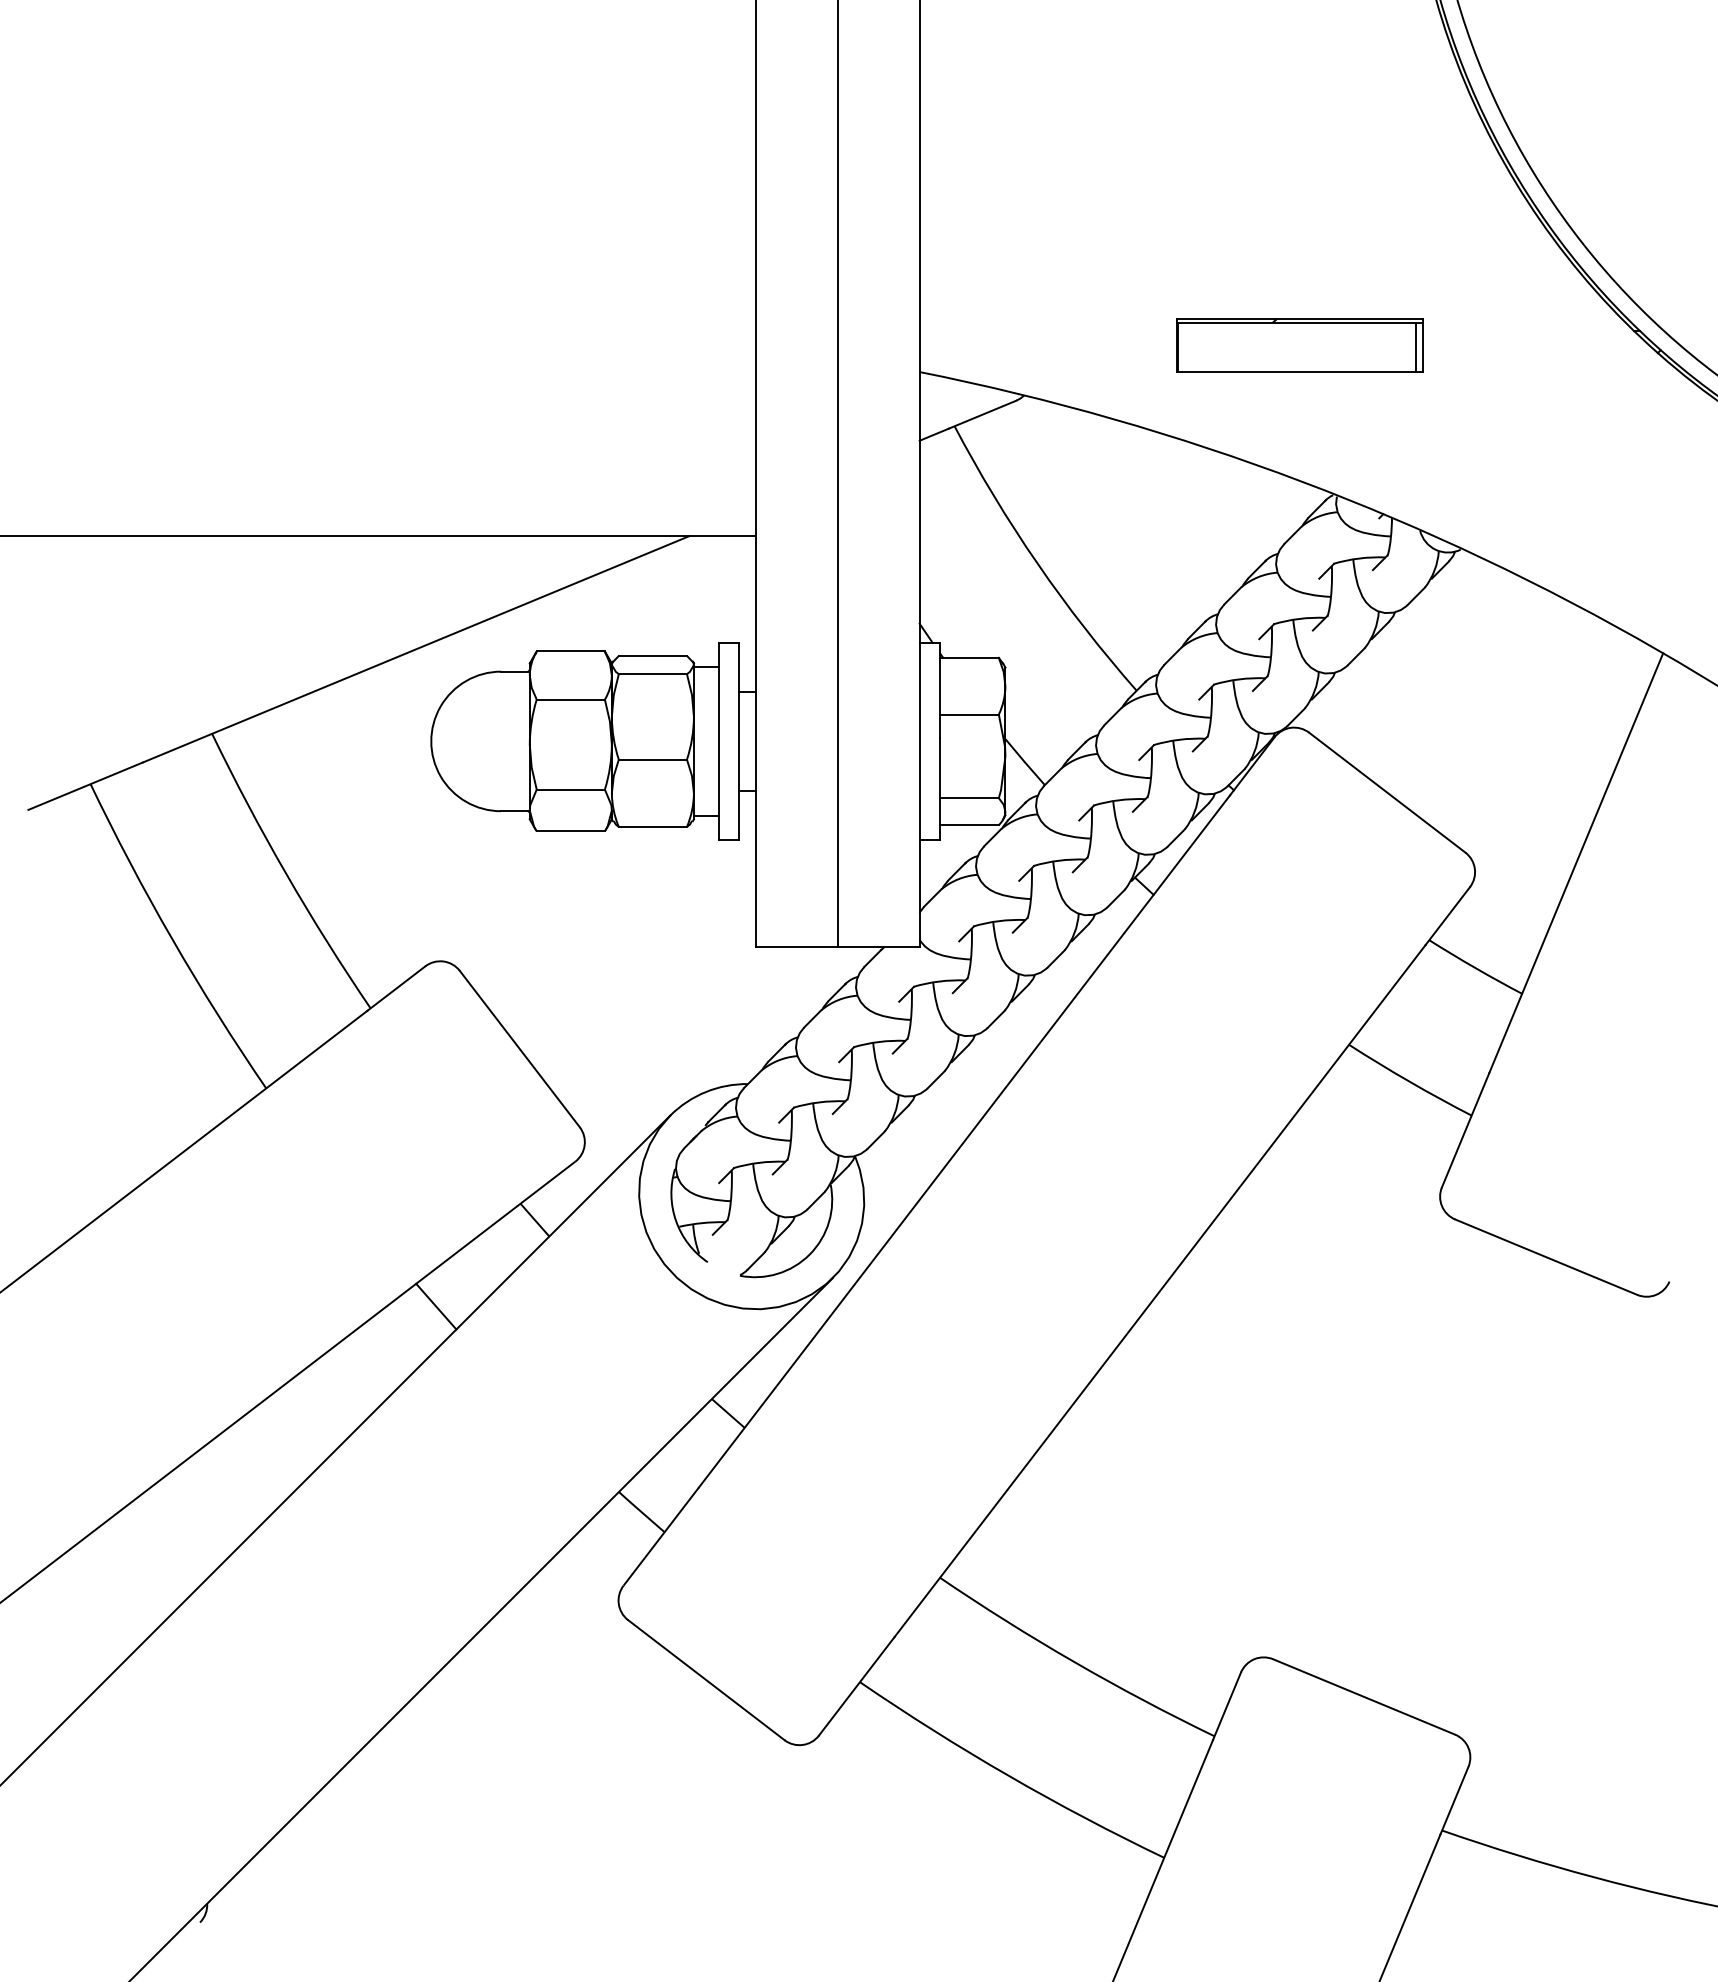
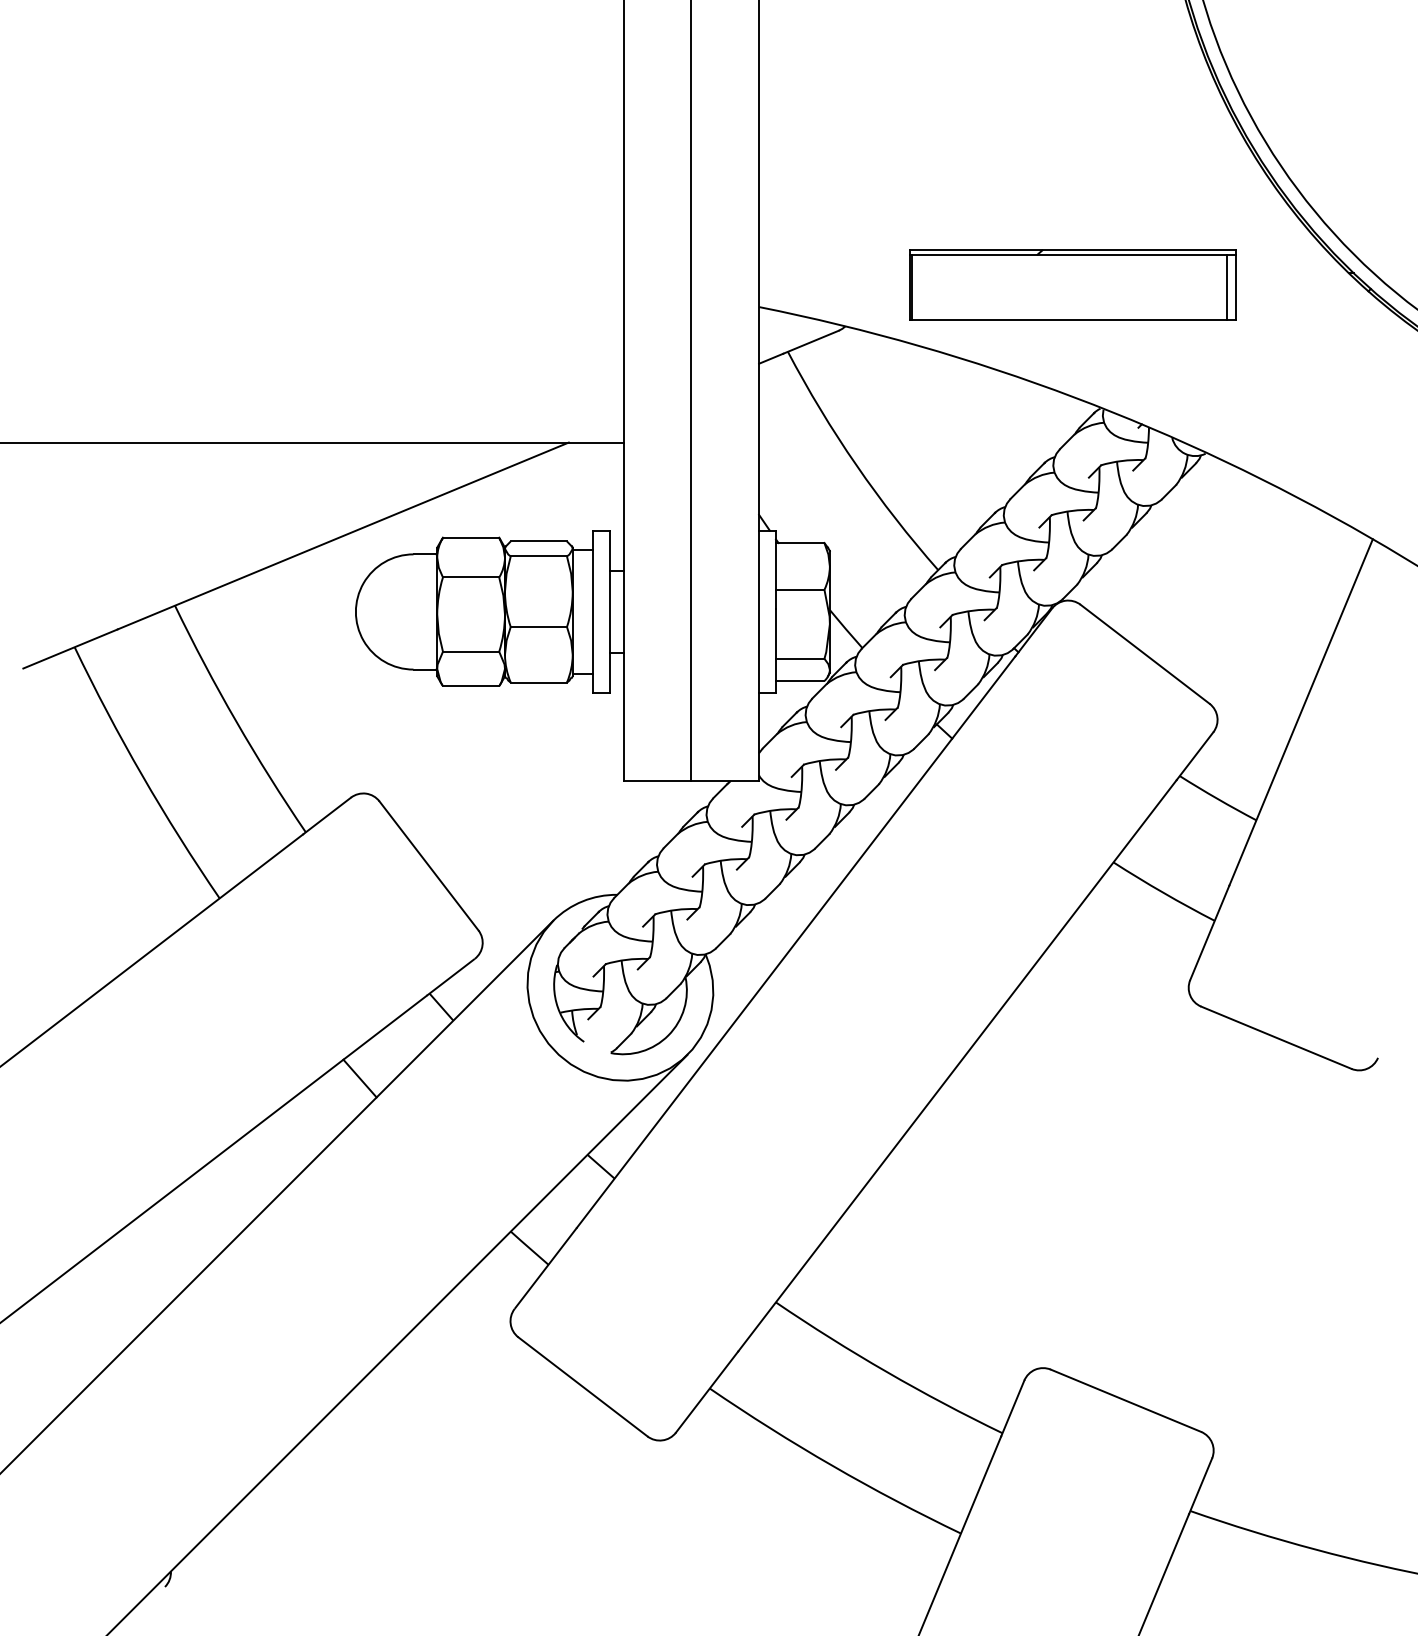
part: (1299, 345) -> (1072, 285), size x1.6

